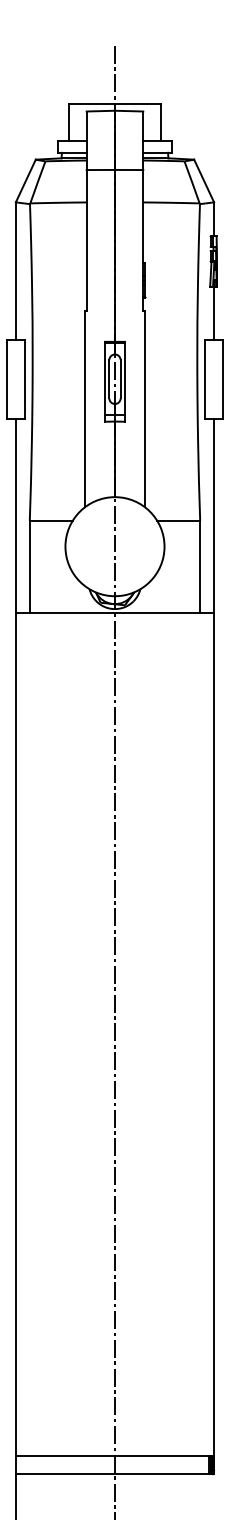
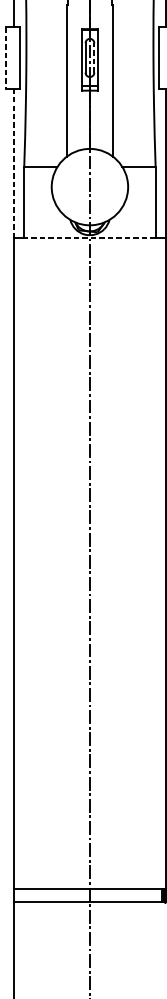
line: (120, 378) -> (94, 57), solid -> dashed
line: (6, 379) -> (6, 58), solid -> dashed
line: (15, 515) -> (13, 163), solid -> dashed
line: (114, 612) -> (89, 237), solid -> dashed

